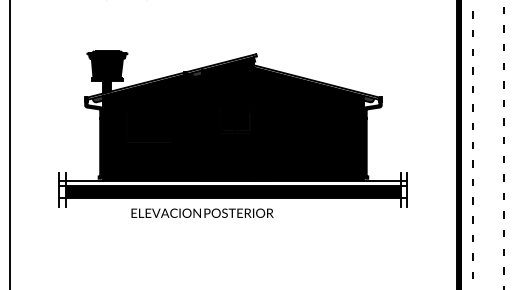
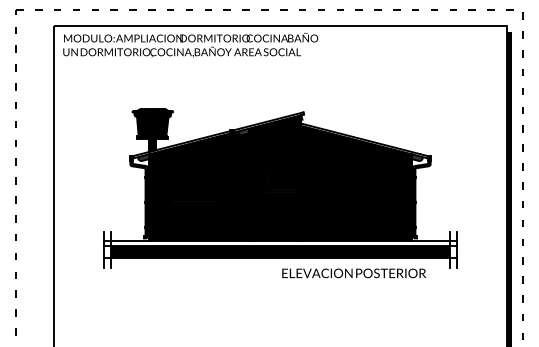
text: (201, 213) -> (353, 273), moved

